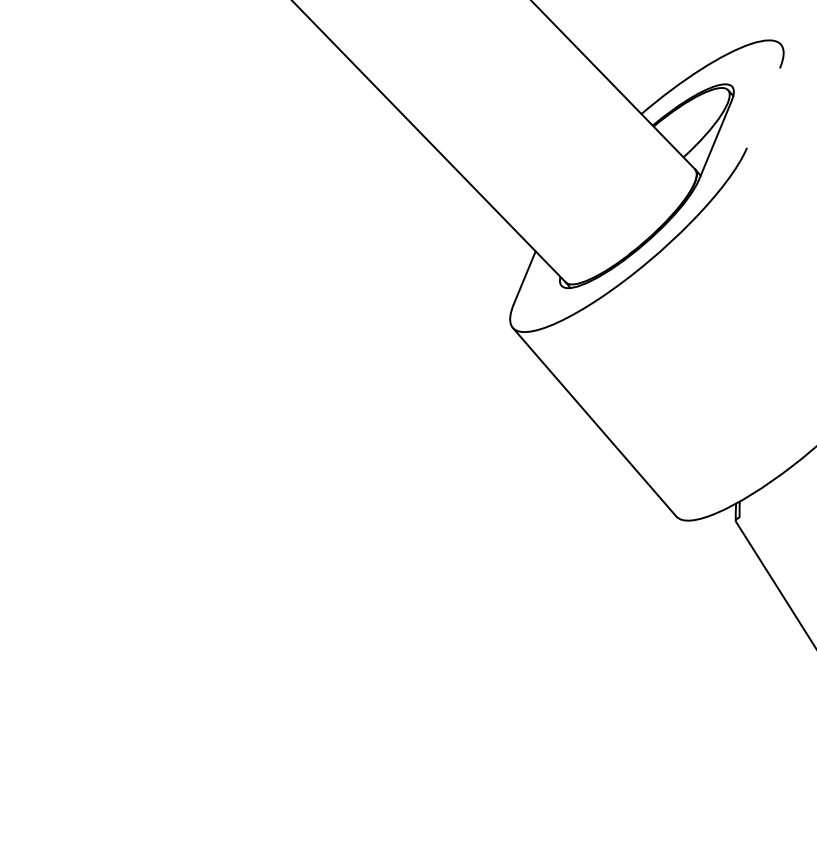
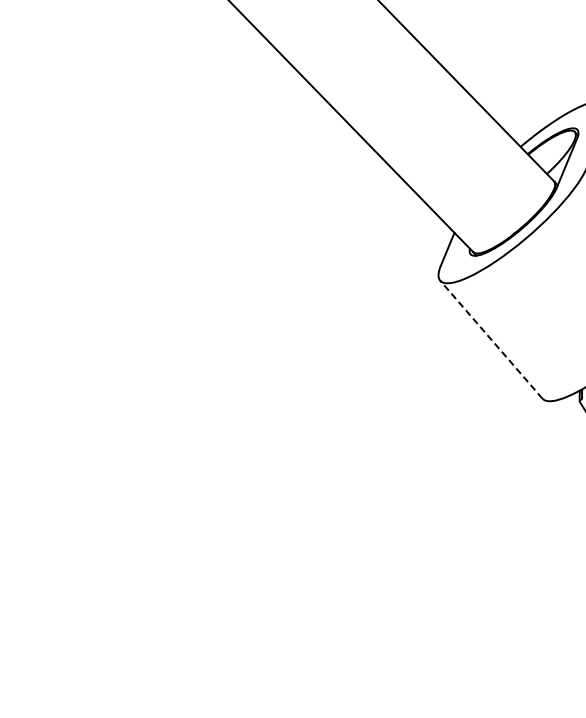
line: (594, 421) -> (491, 339), solid -> dashed

